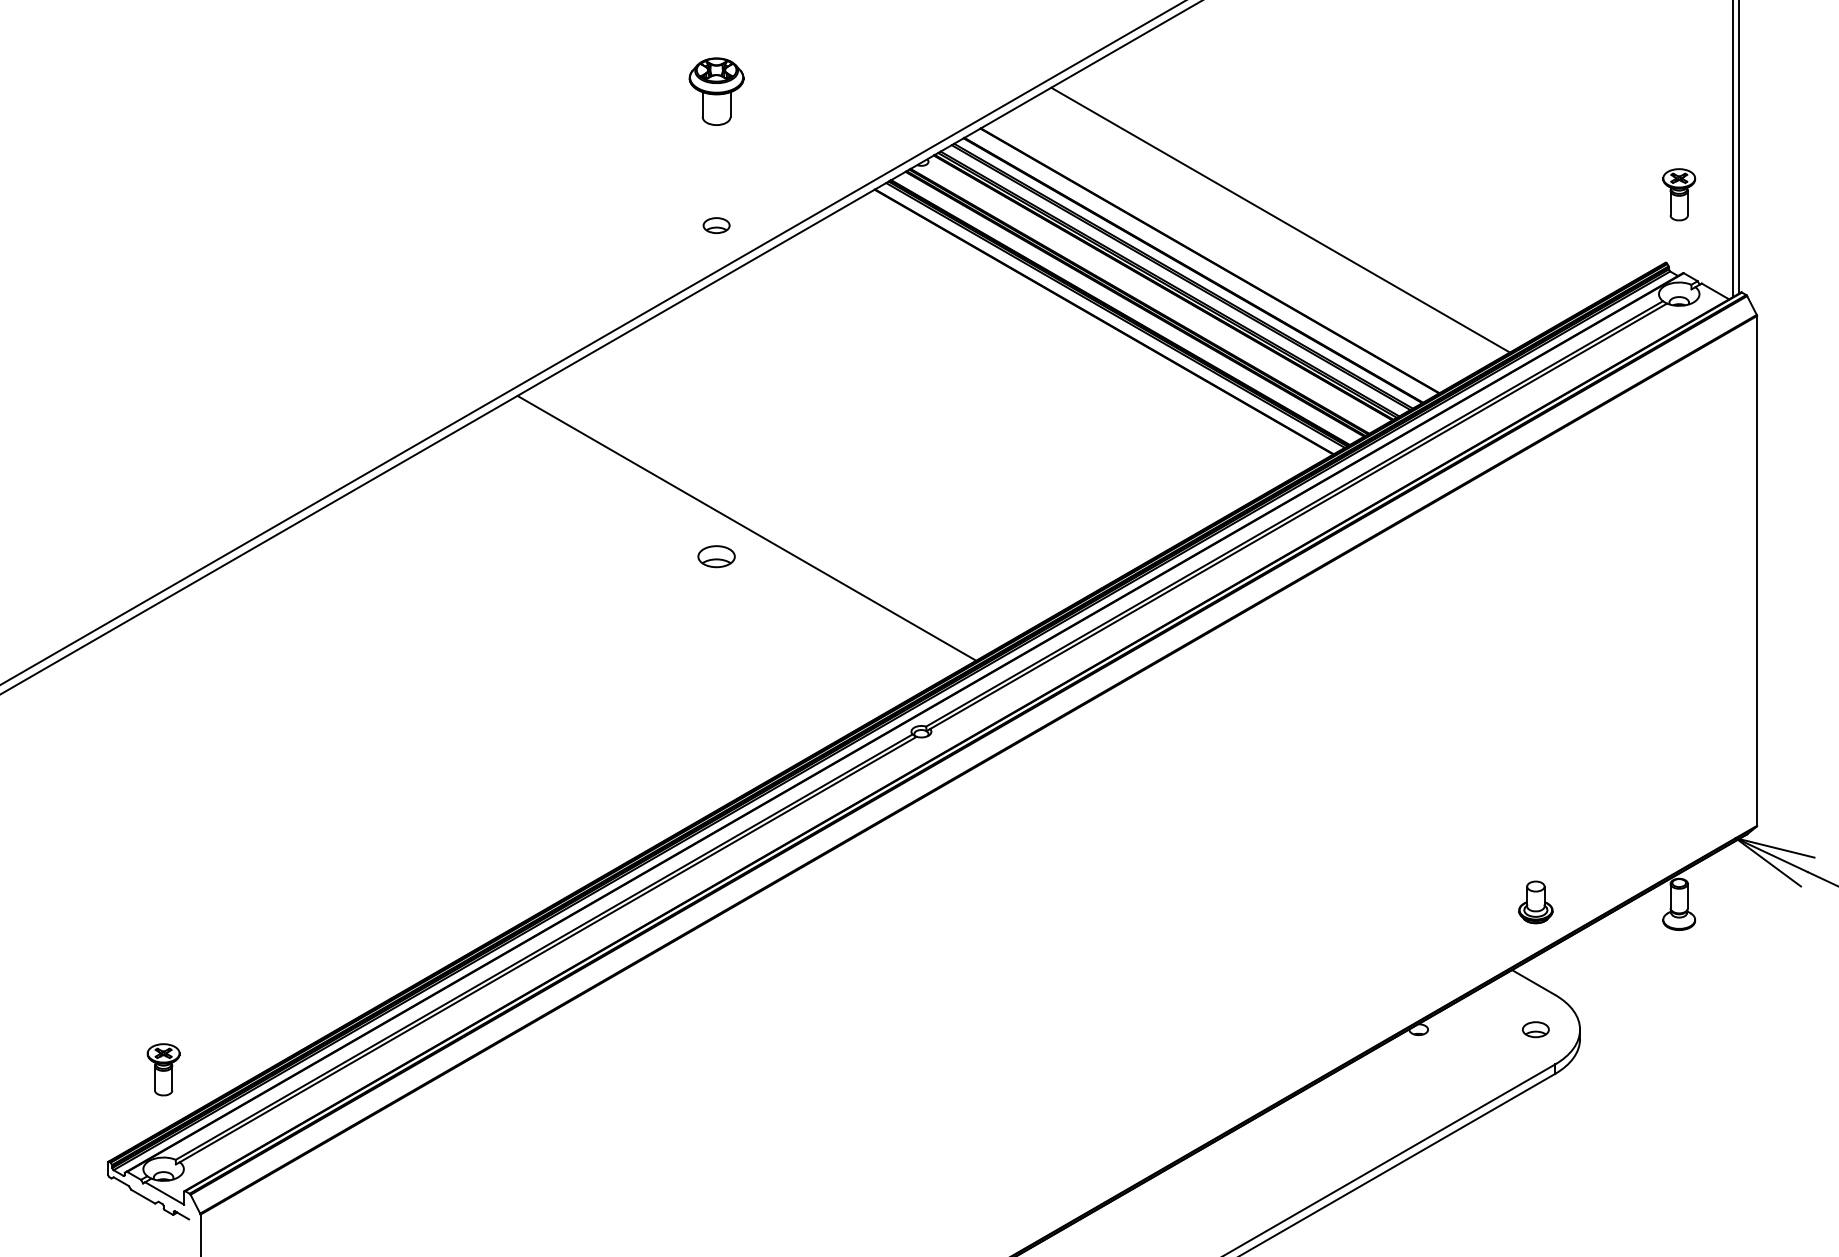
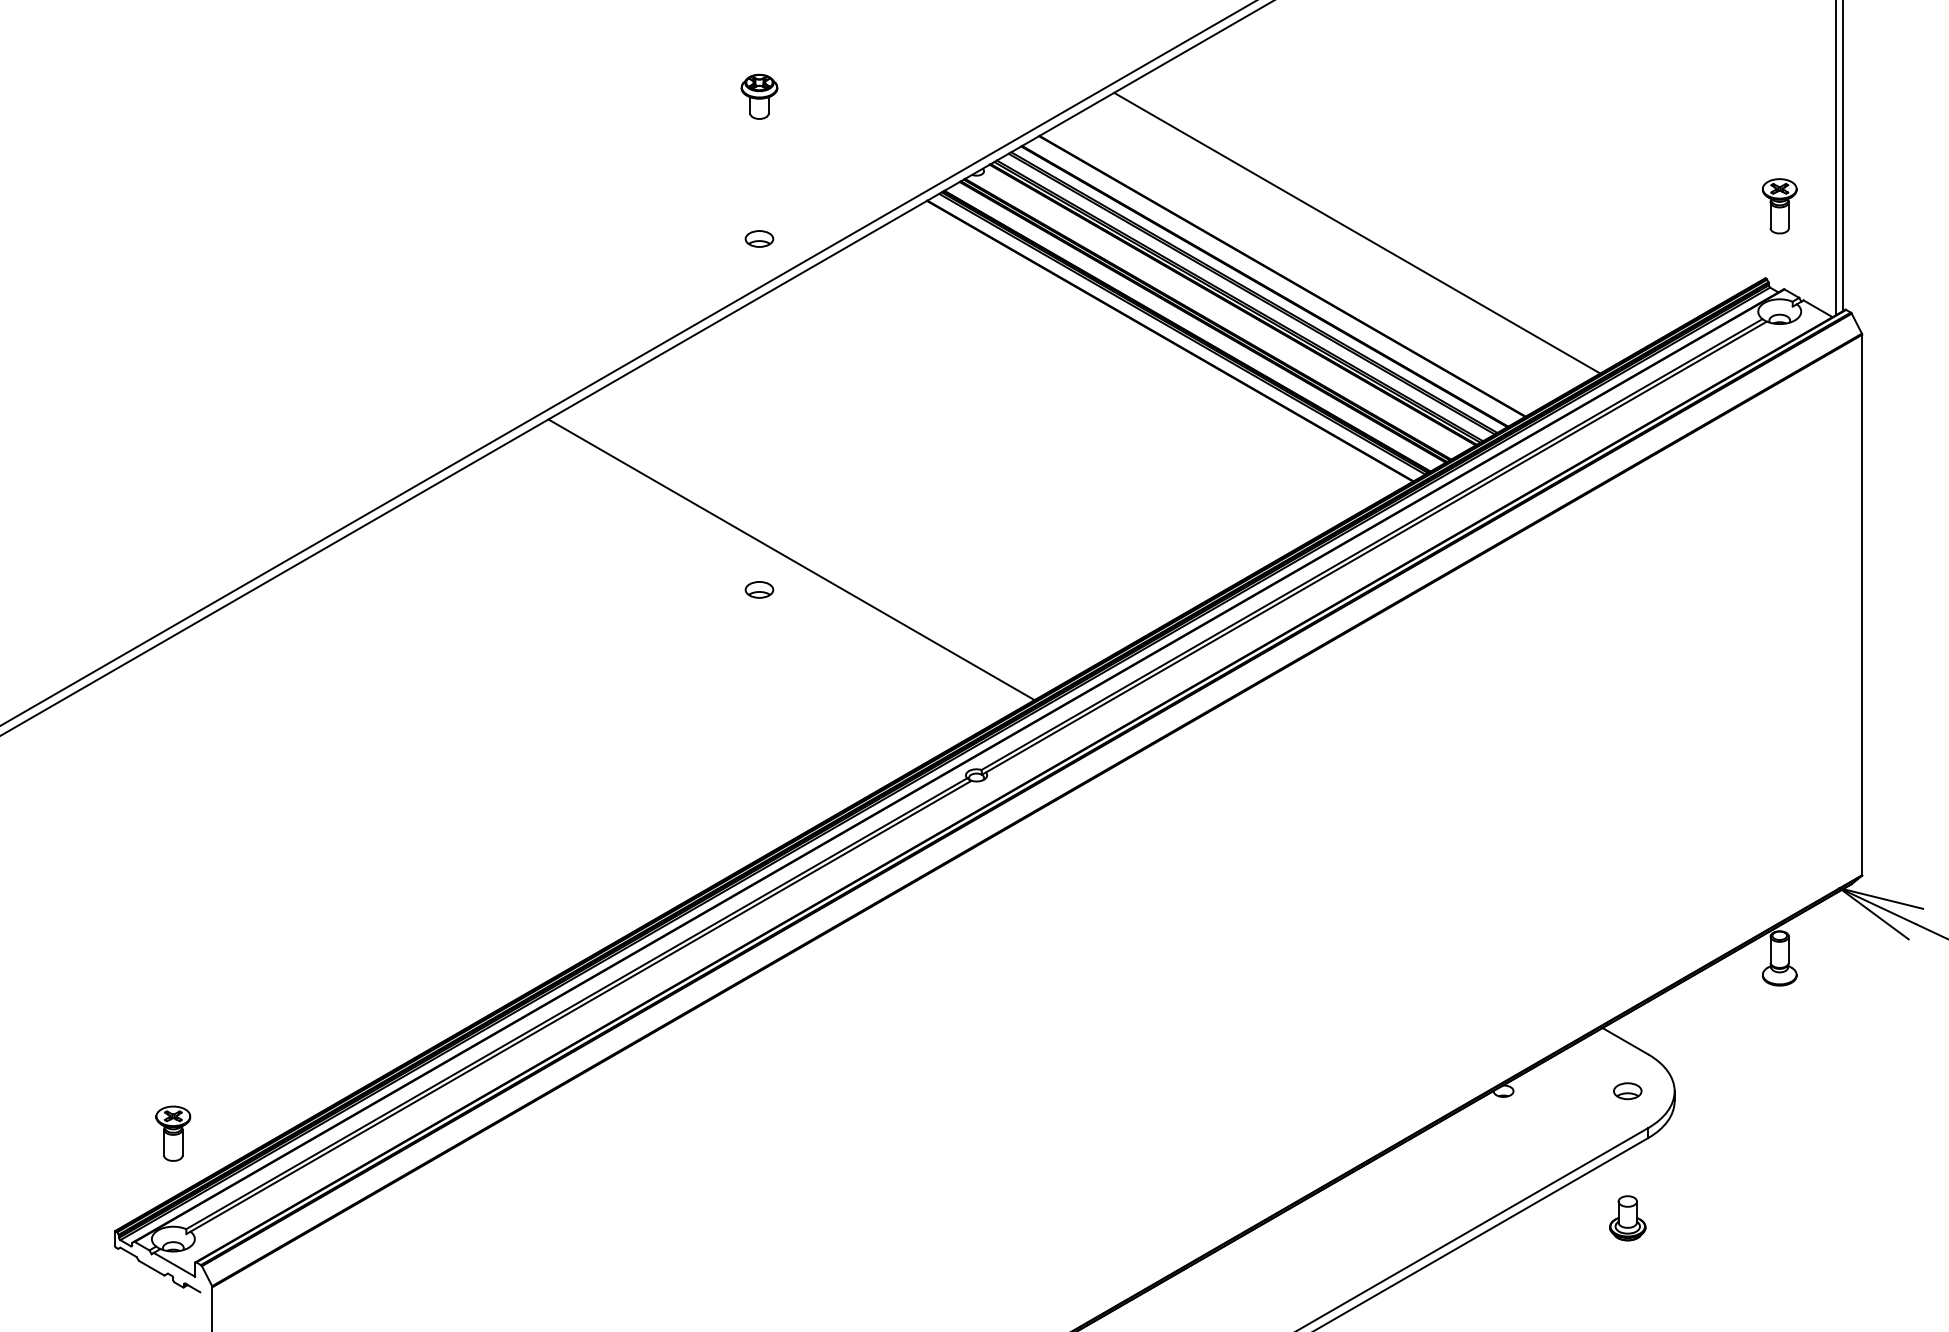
part: (716, 91) -> (759, 96), size x0.62
part: (716, 556) -> (759, 589), size x0.71
part: (1535, 902) -> (1627, 1218), moved

